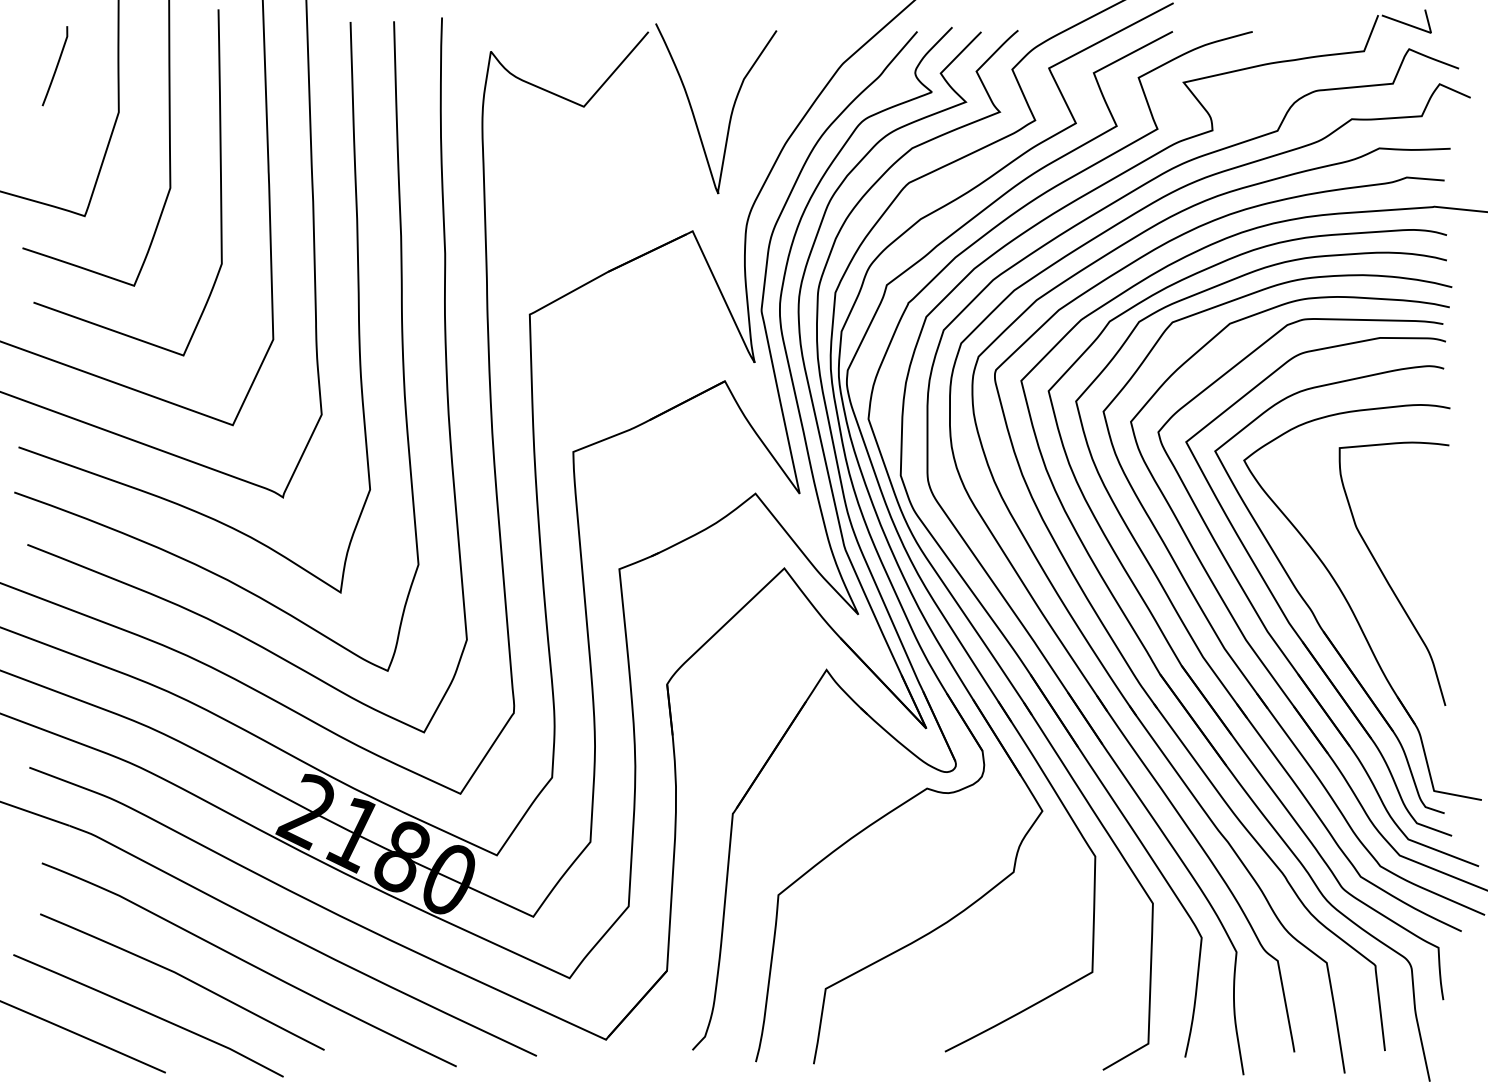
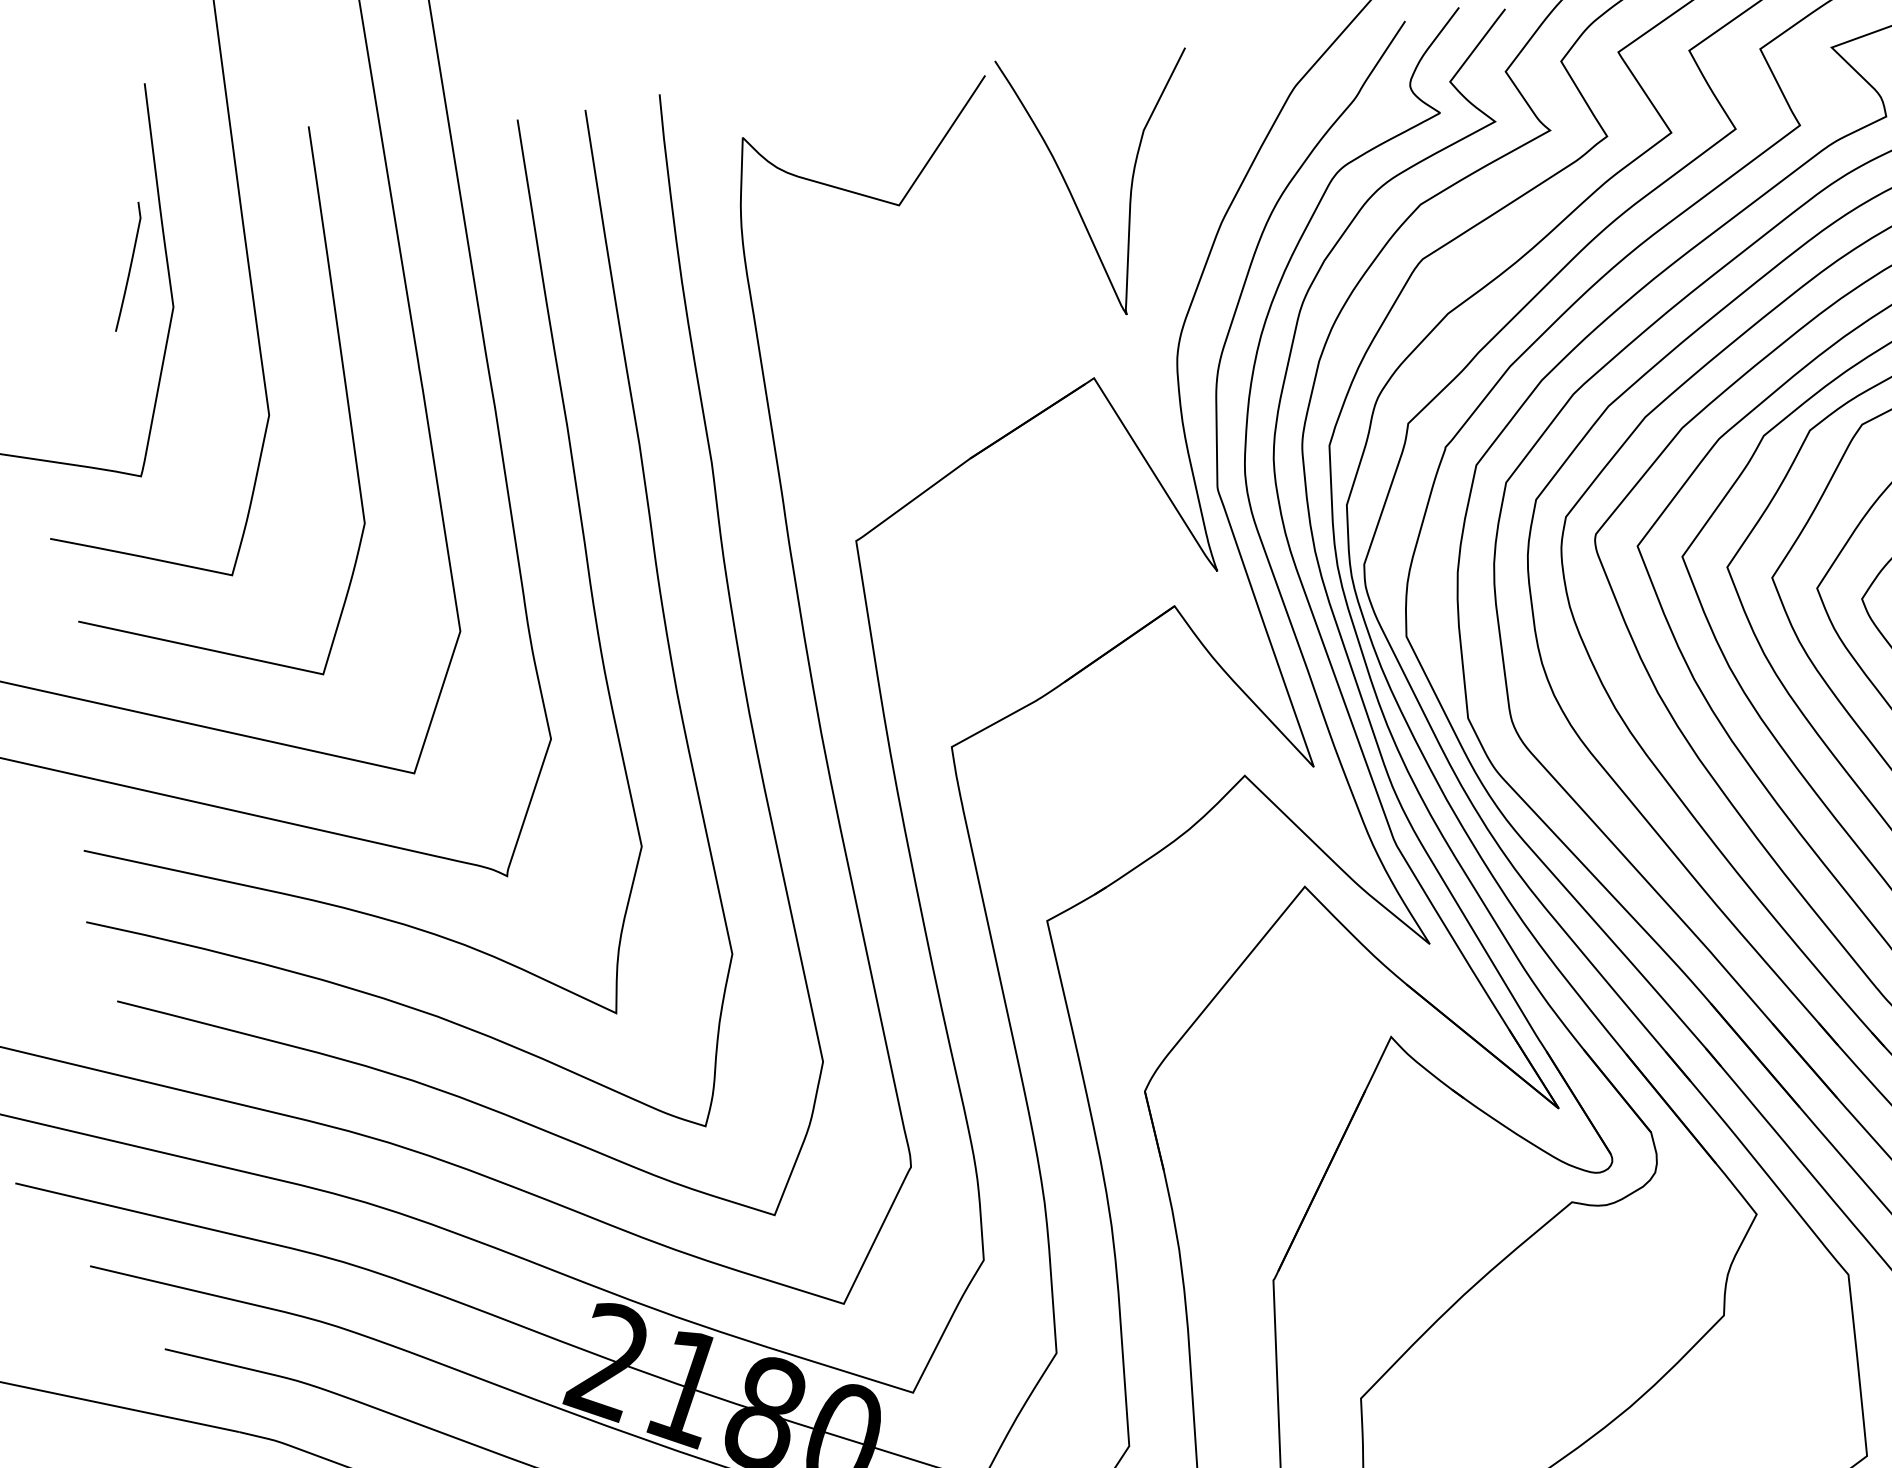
curve: (55, 67) -> (128, 268), moved

